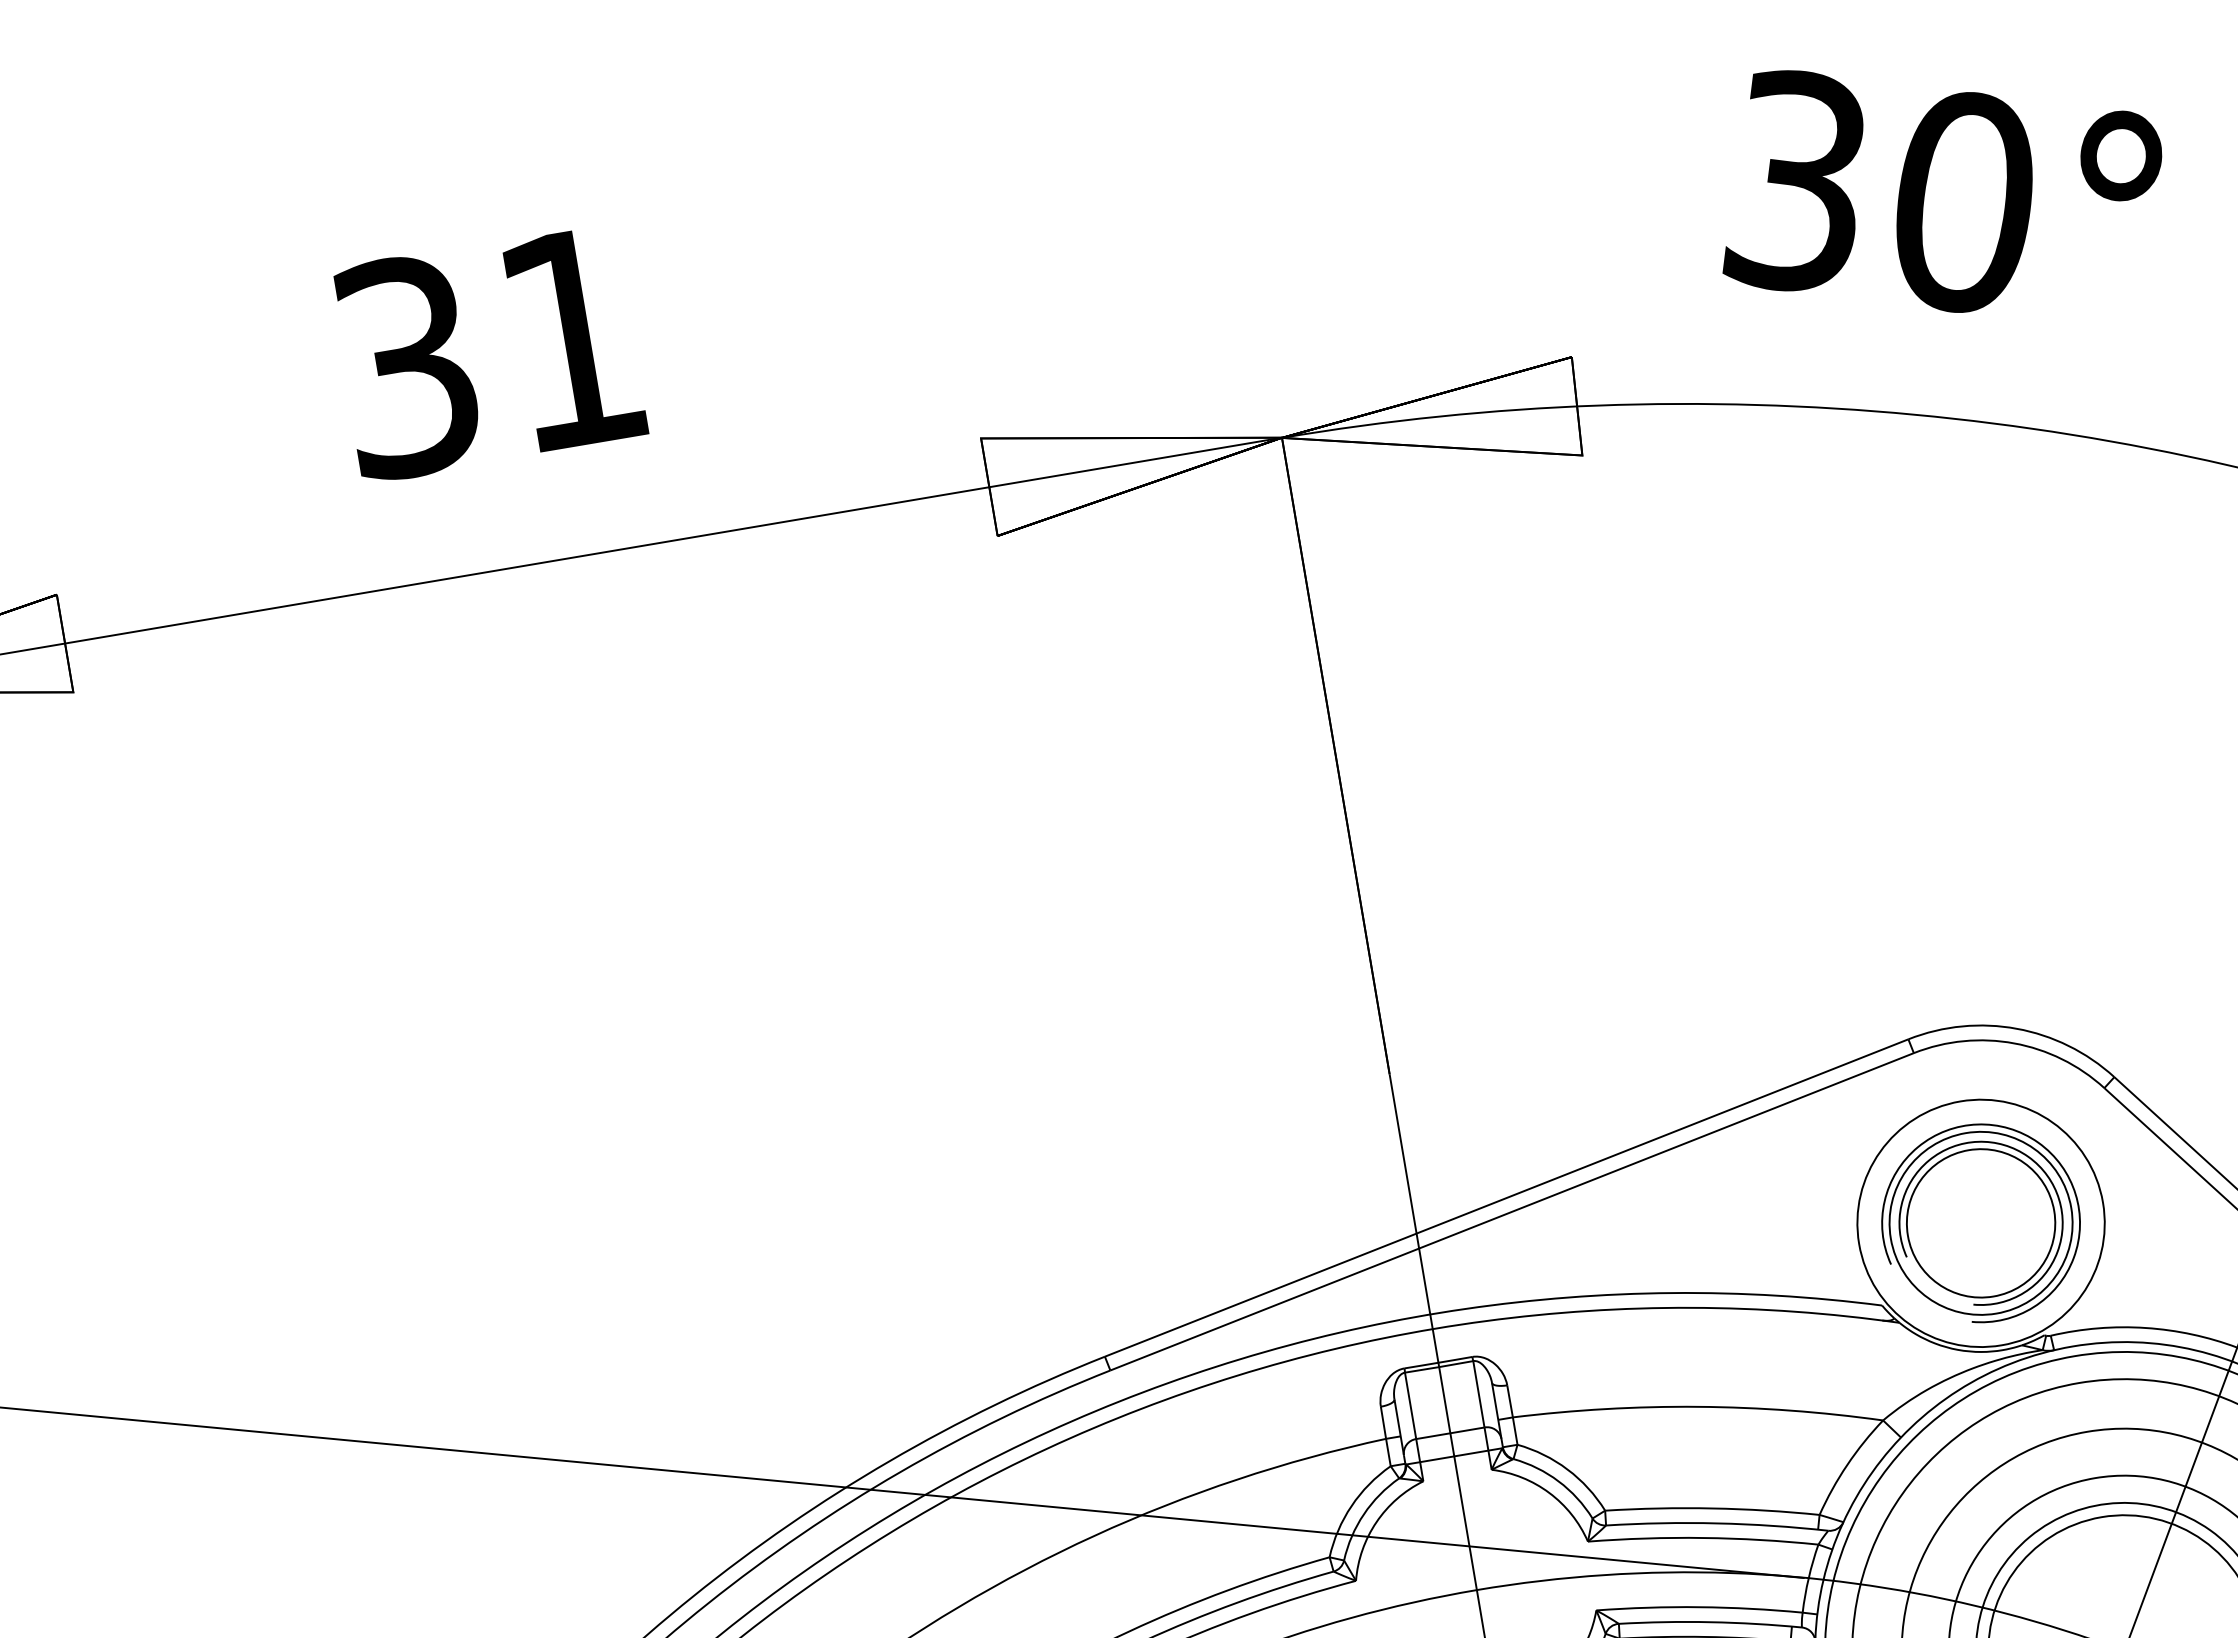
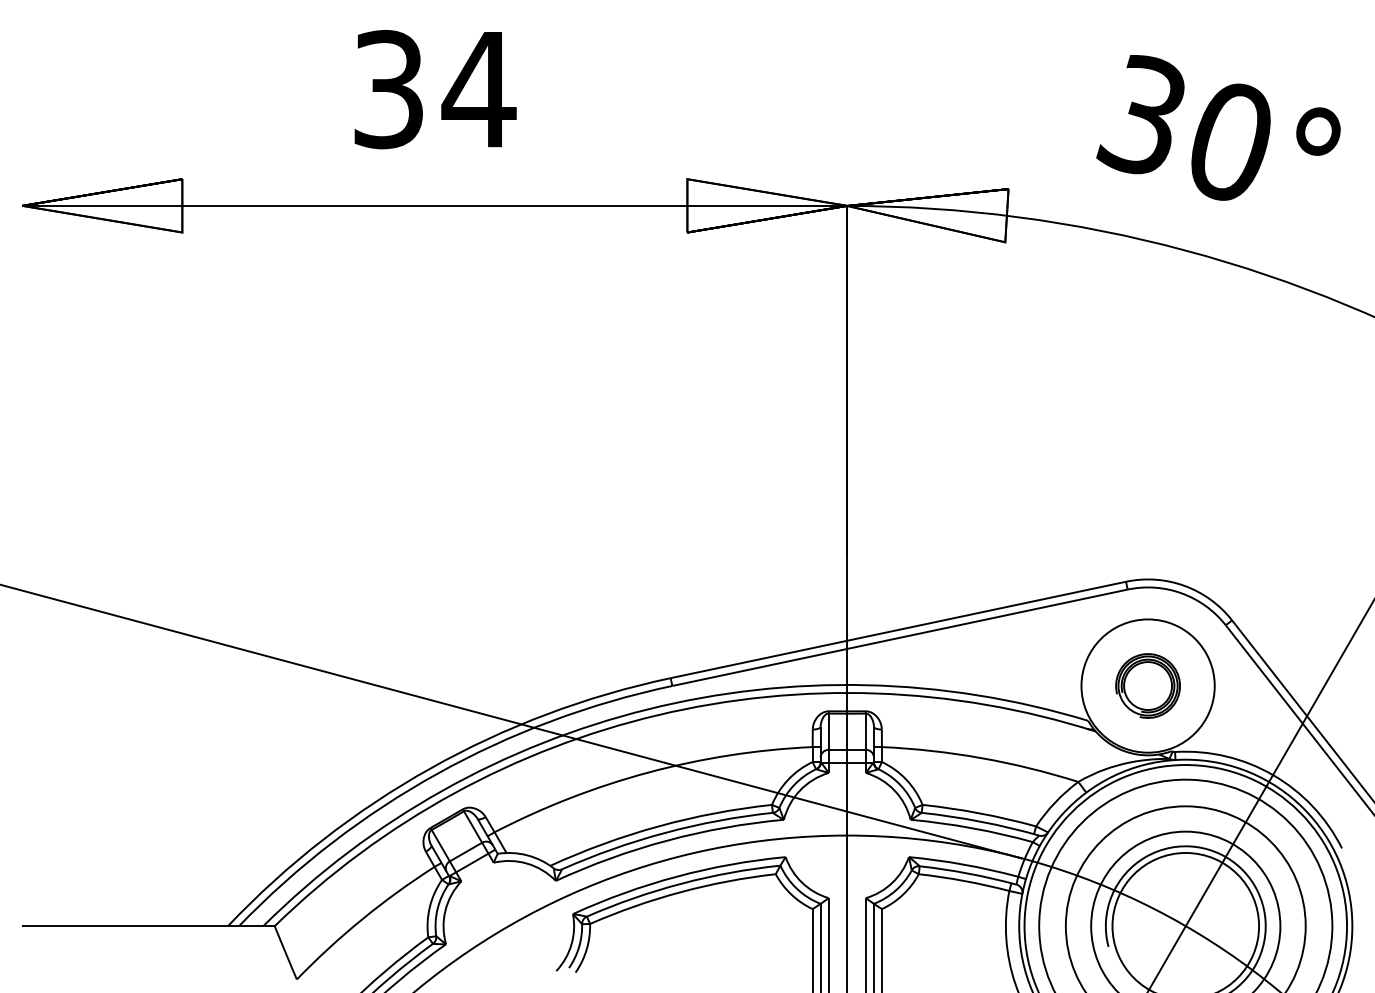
text: (571, 338) -> (478, 89), 31 -> 34
part: (1979, 1222) -> (1147, 685), size x0.6

